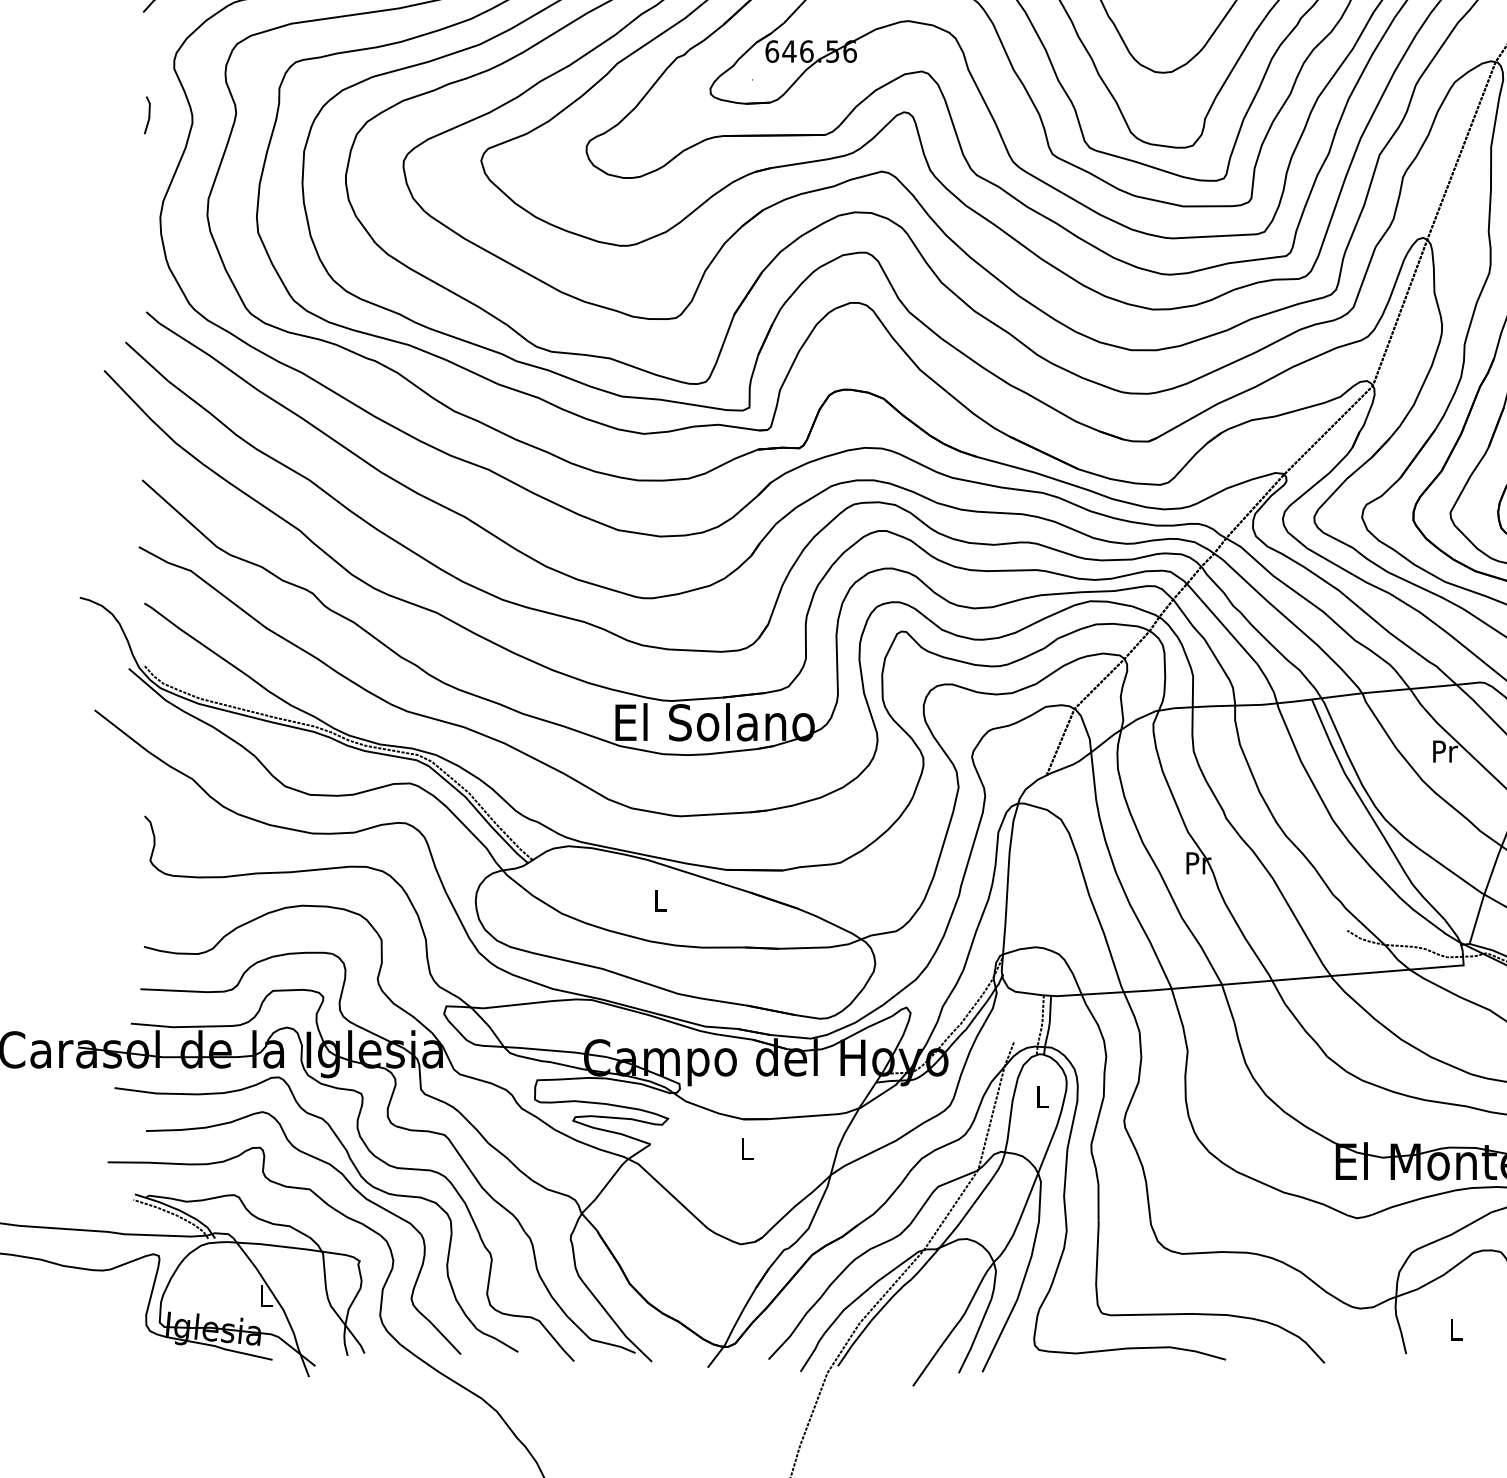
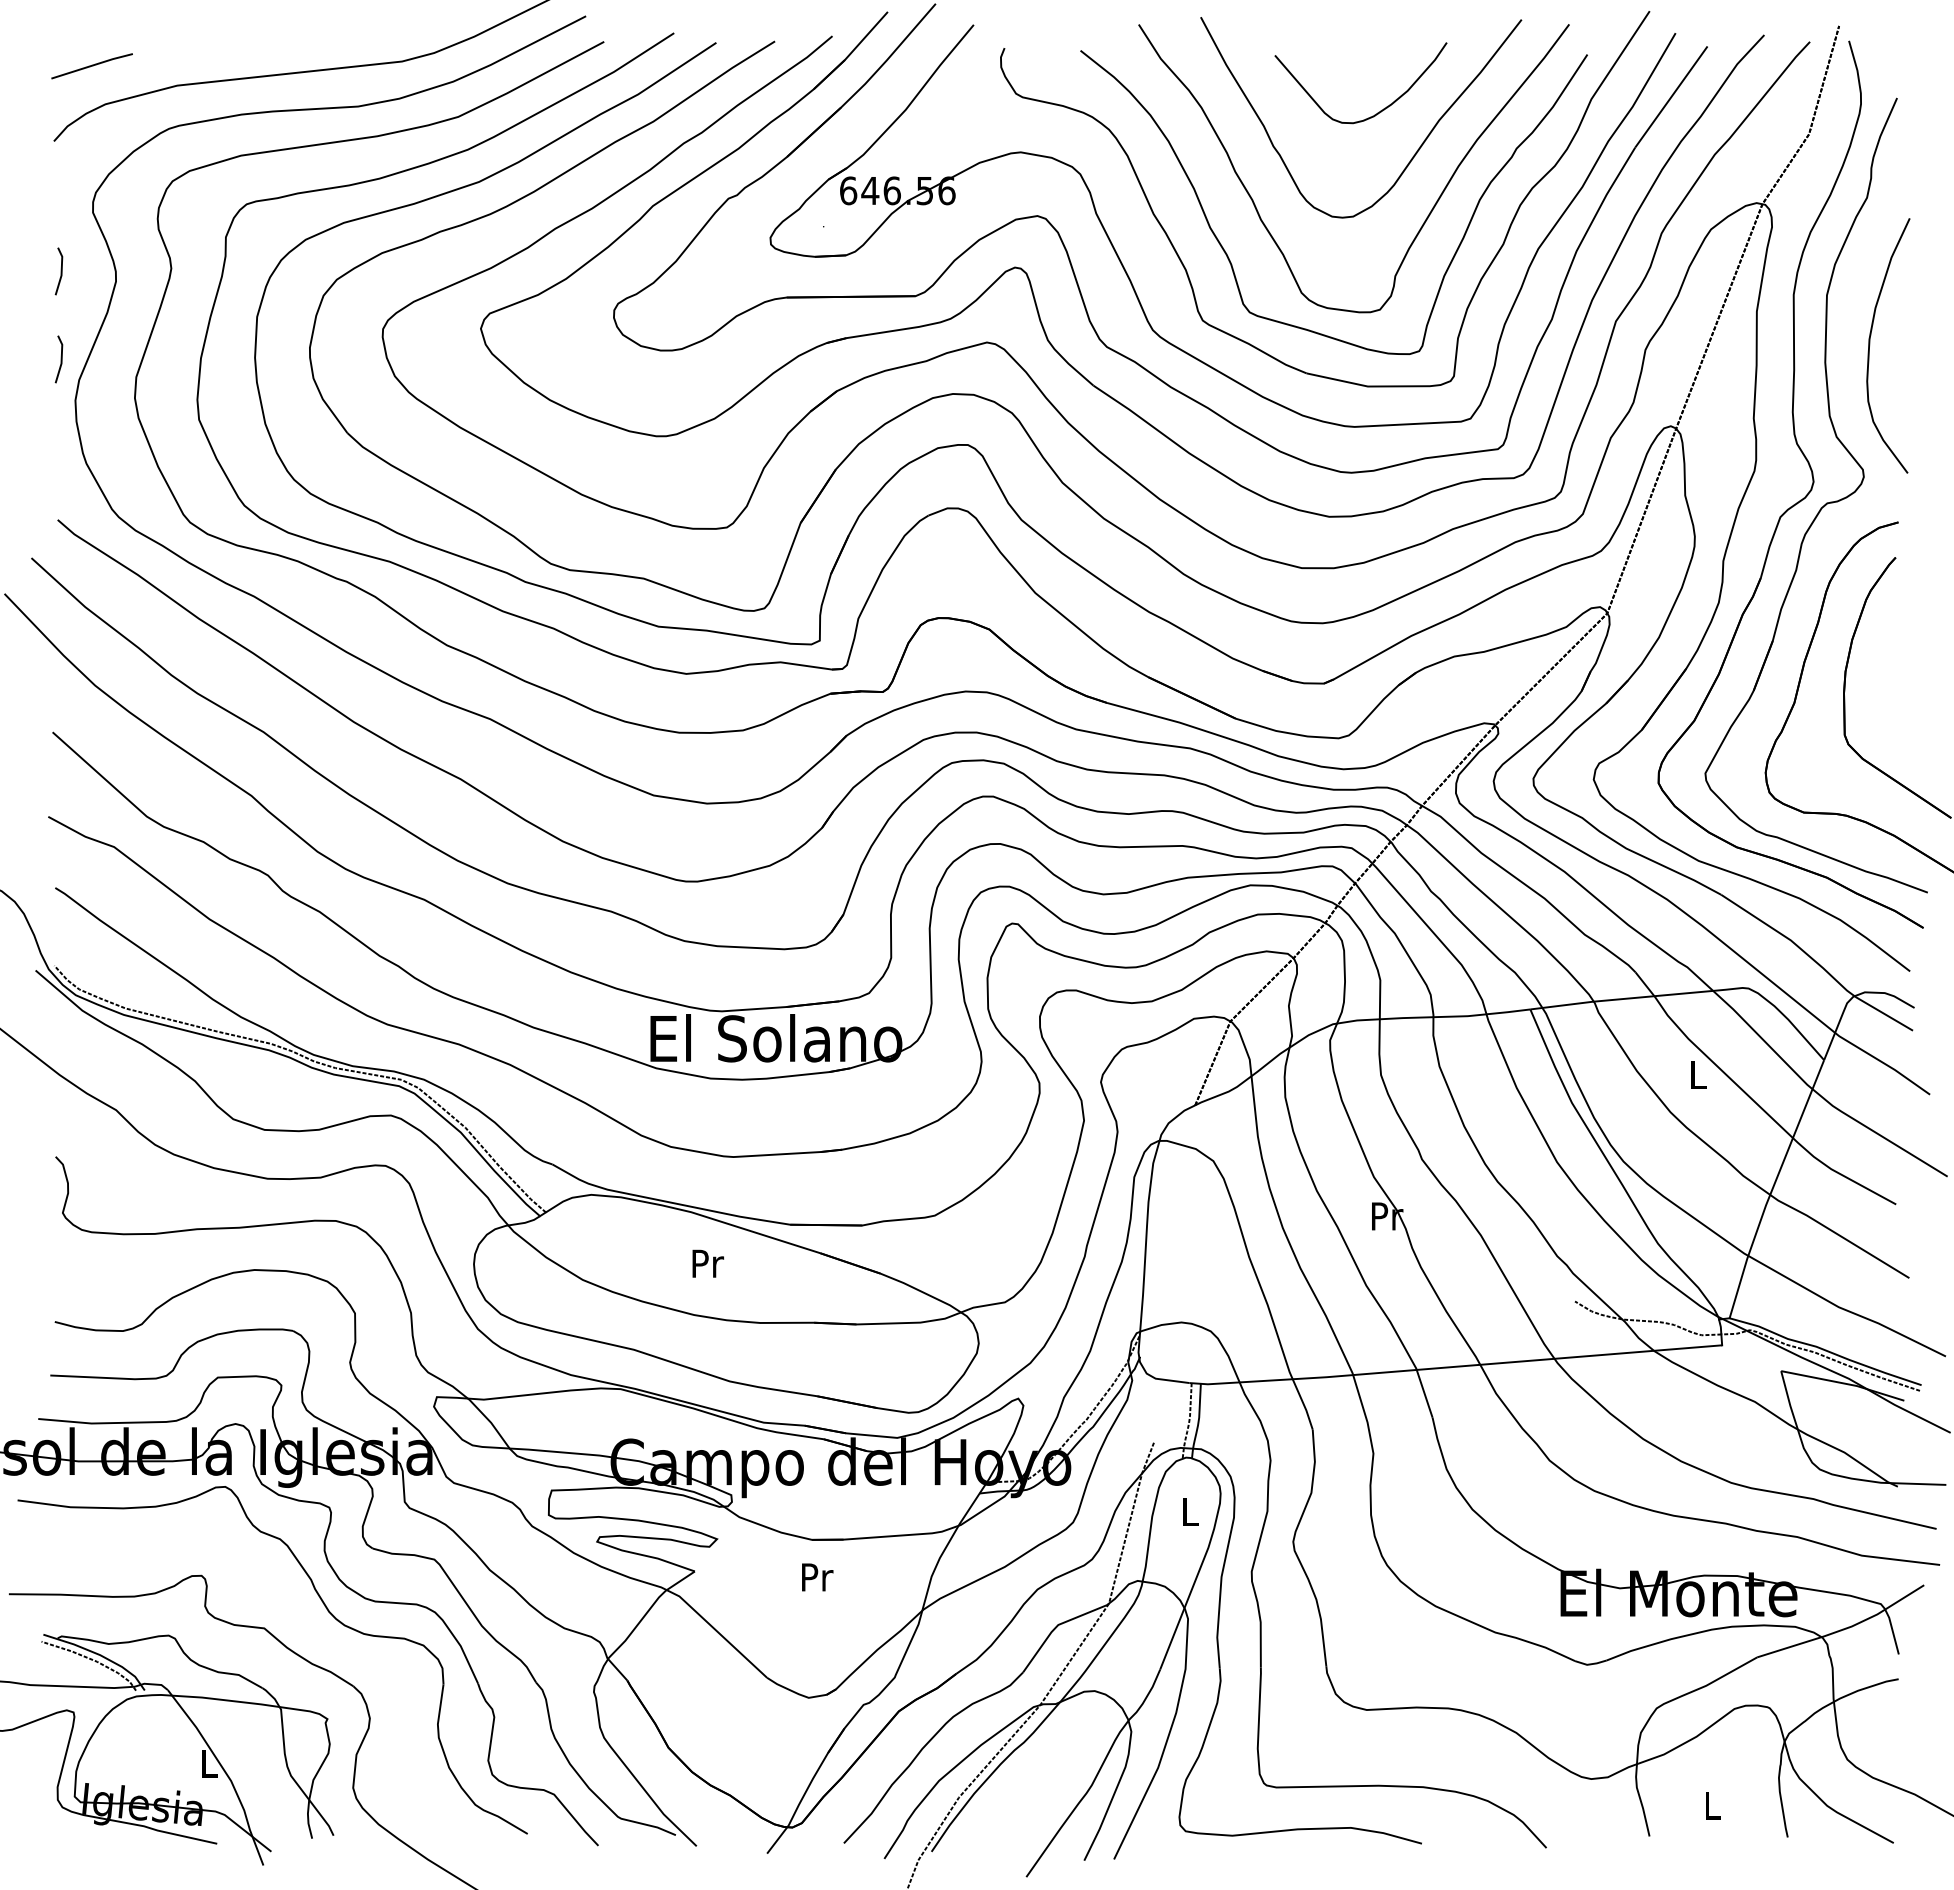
line: (148, 185) -> (60, 359), added
text: (1445, 751) -> (1699, 1075), Pr -> L
text: (661, 900) -> (708, 1263), L -> Pr
text: (747, 1149) -> (817, 1577), L -> Pr
part: (352, 1187) -> (318, 1626), removed

